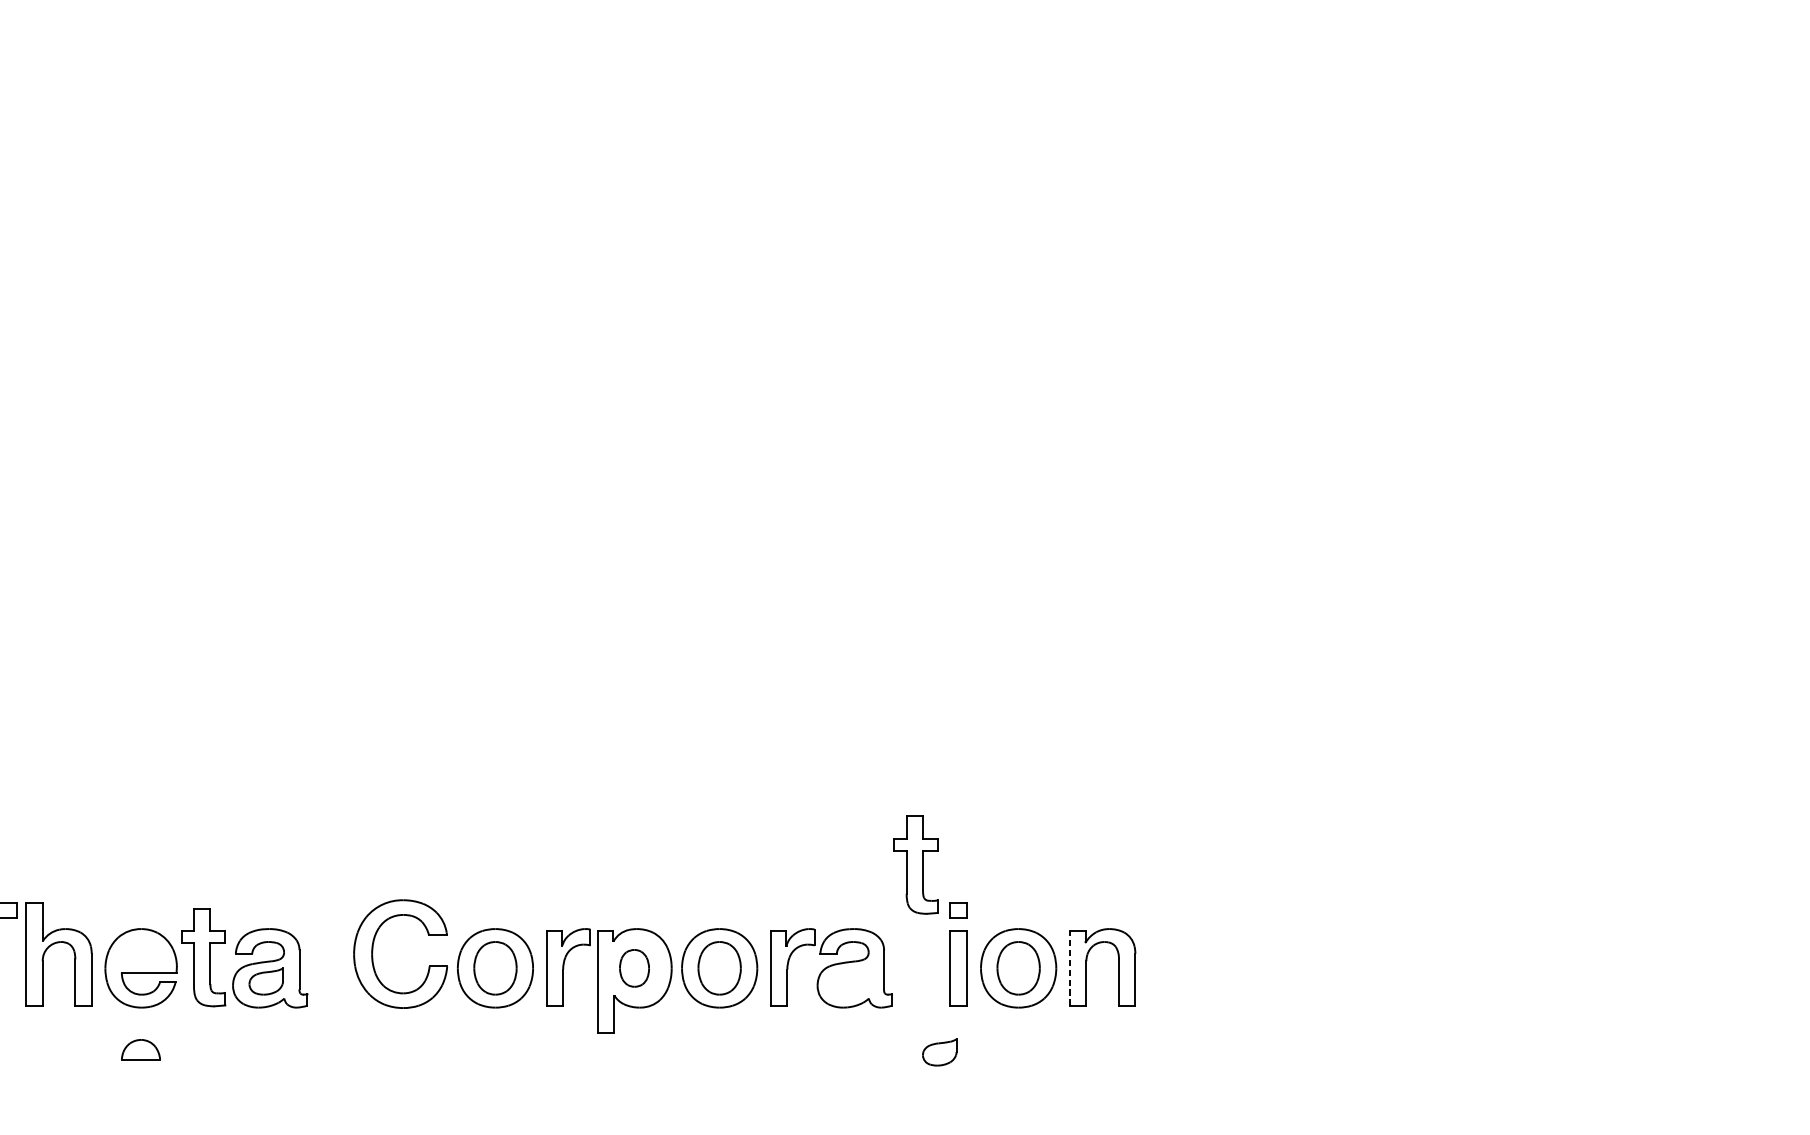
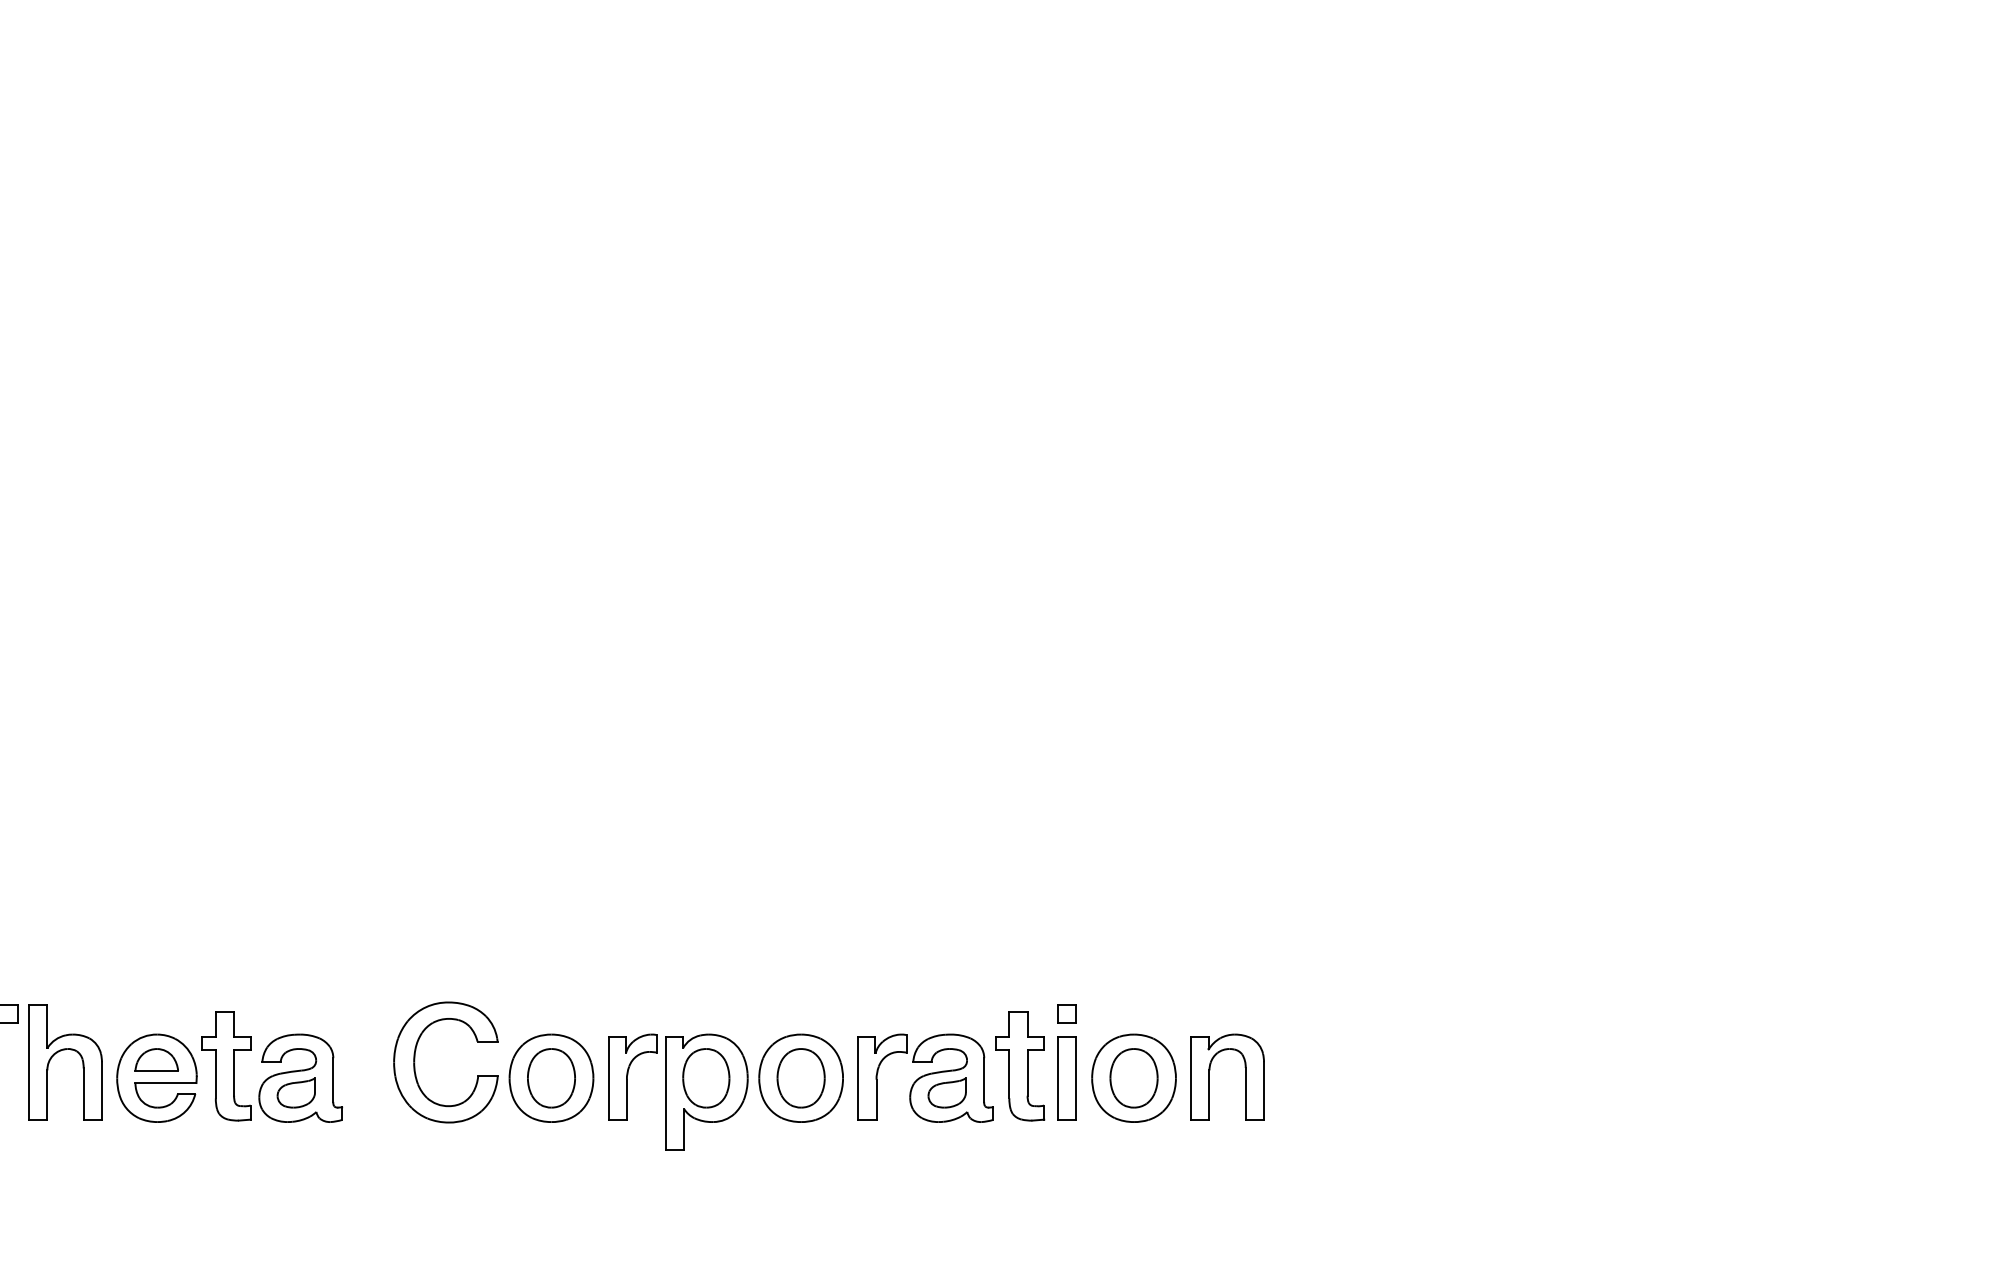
part: (916, 865) -> (1020, 1066), moved
line: (1070, 967) -> (1191, 1077), dashed -> solid
part: (634, 968) -> (706, 1078), size x1.43
part: (140, 1049) -> (156, 1059), moved
part: (939, 1052) -> (946, 1092), moved

